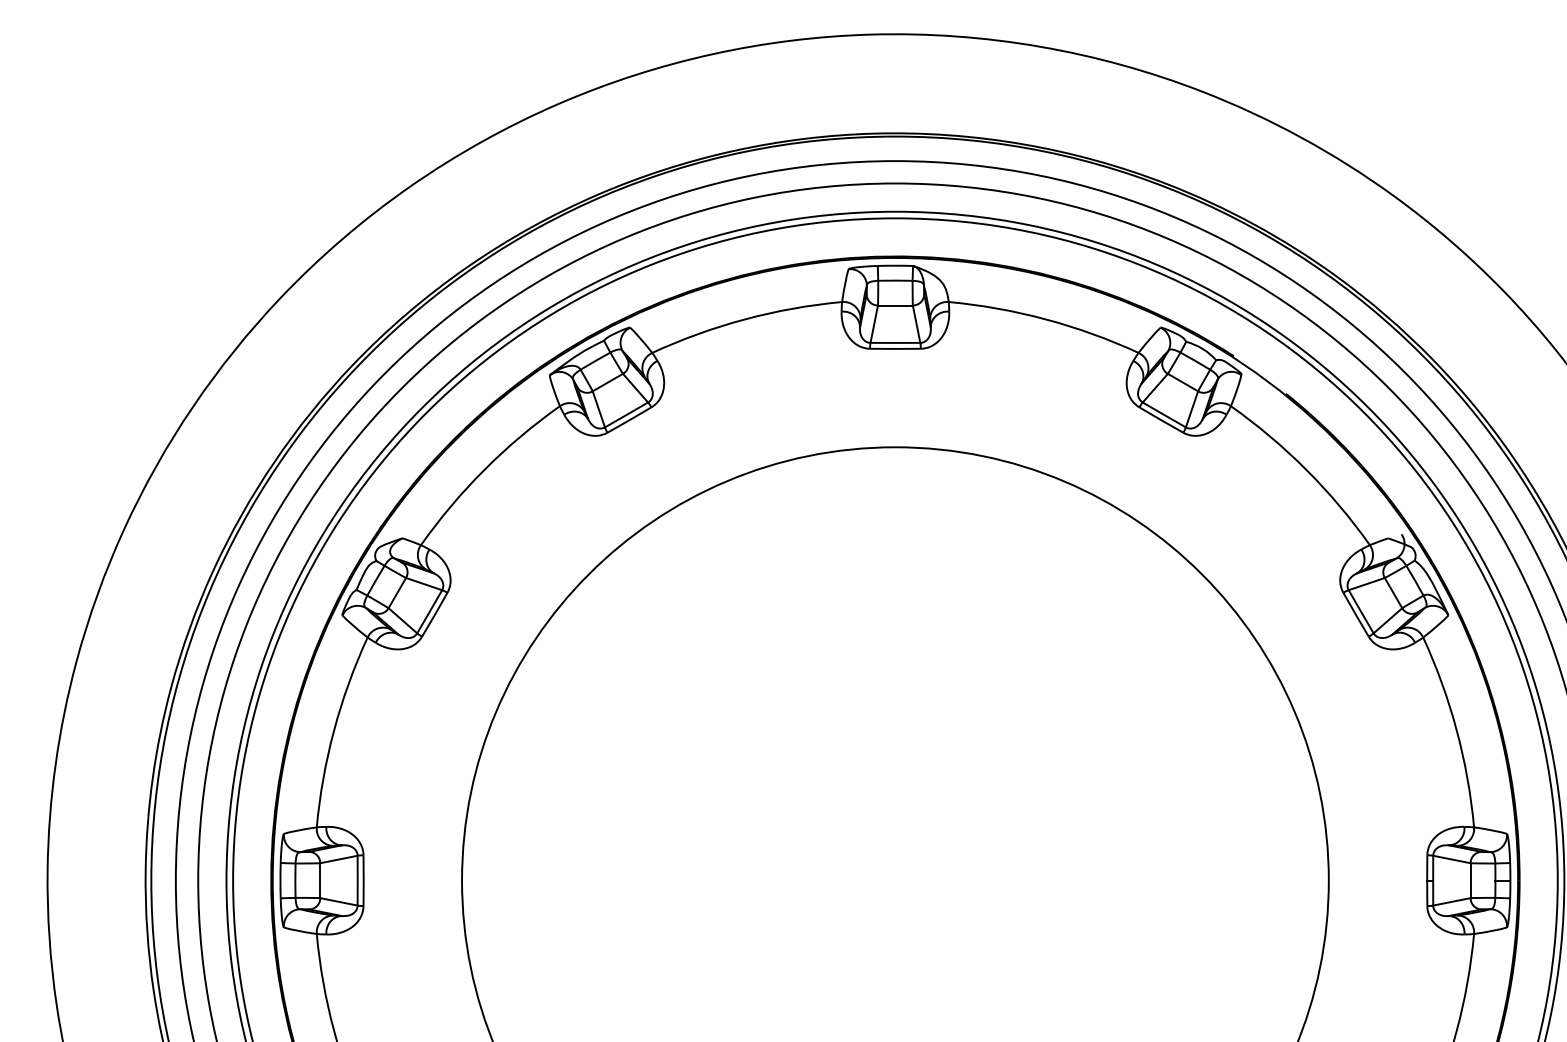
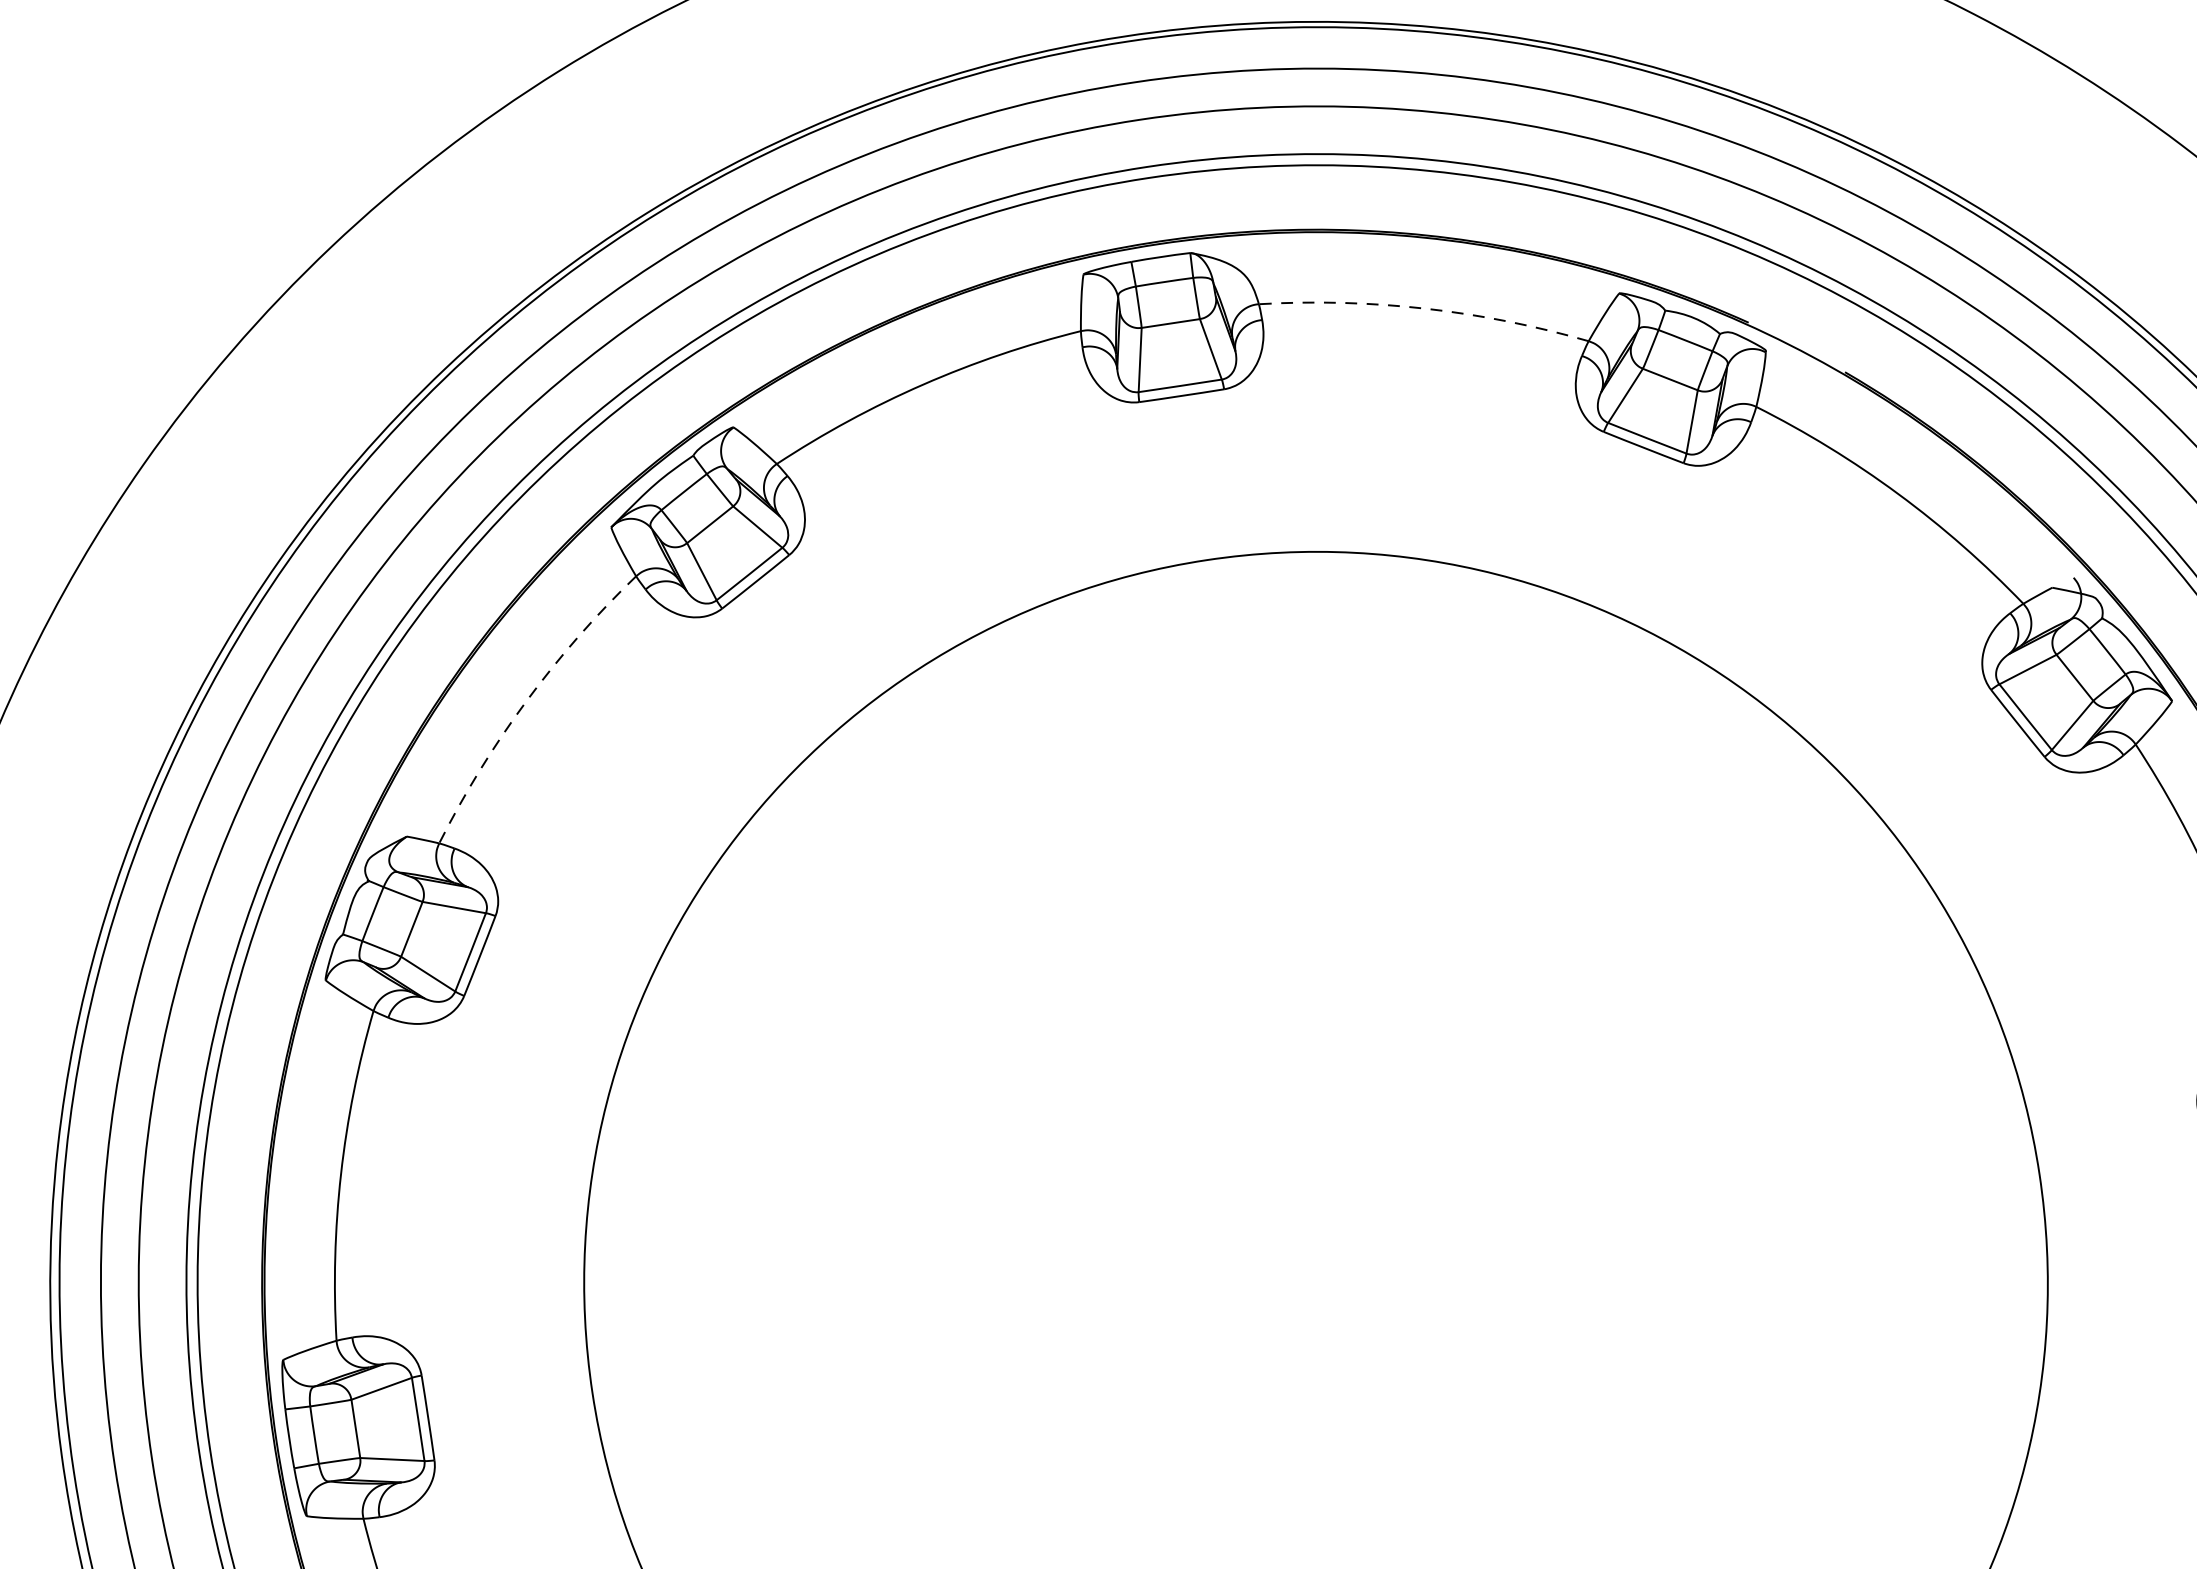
arc: (1045, 319) -> (1424, 308), solid -> dashed
arc: (484, 469) -> (526, 700), solid -> dashed

